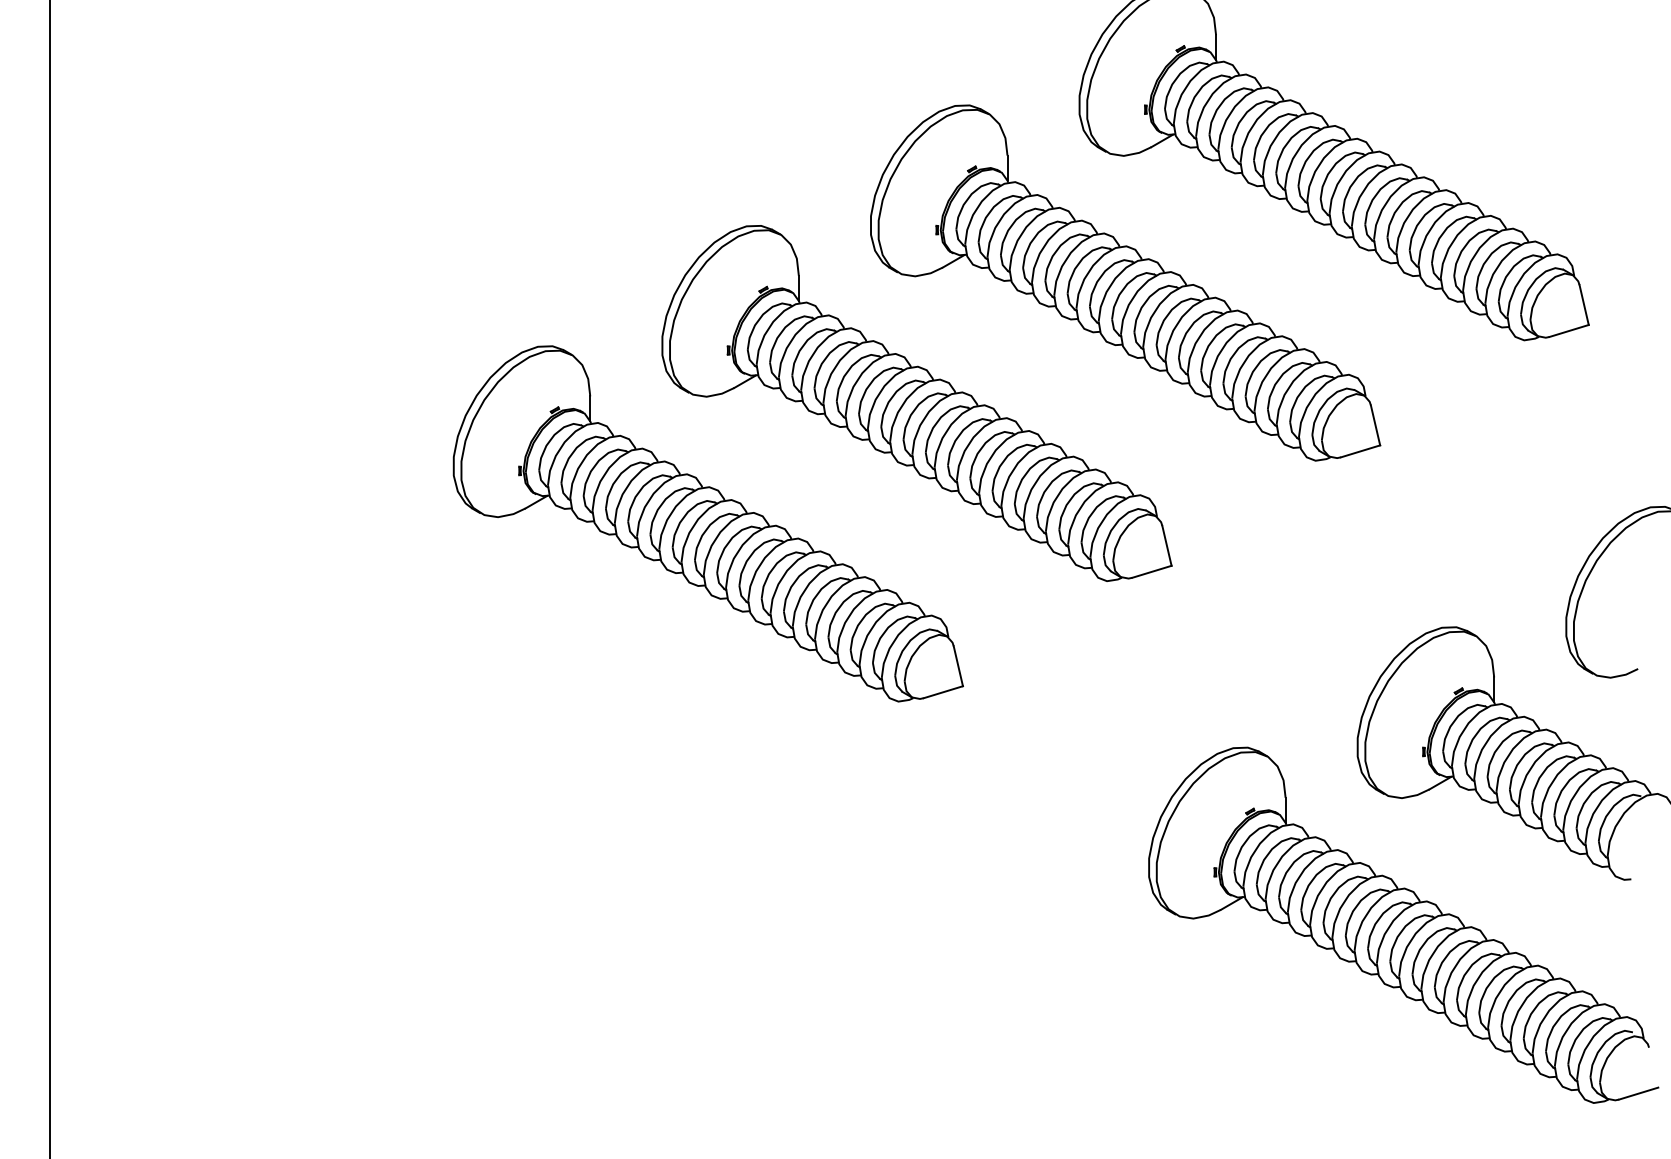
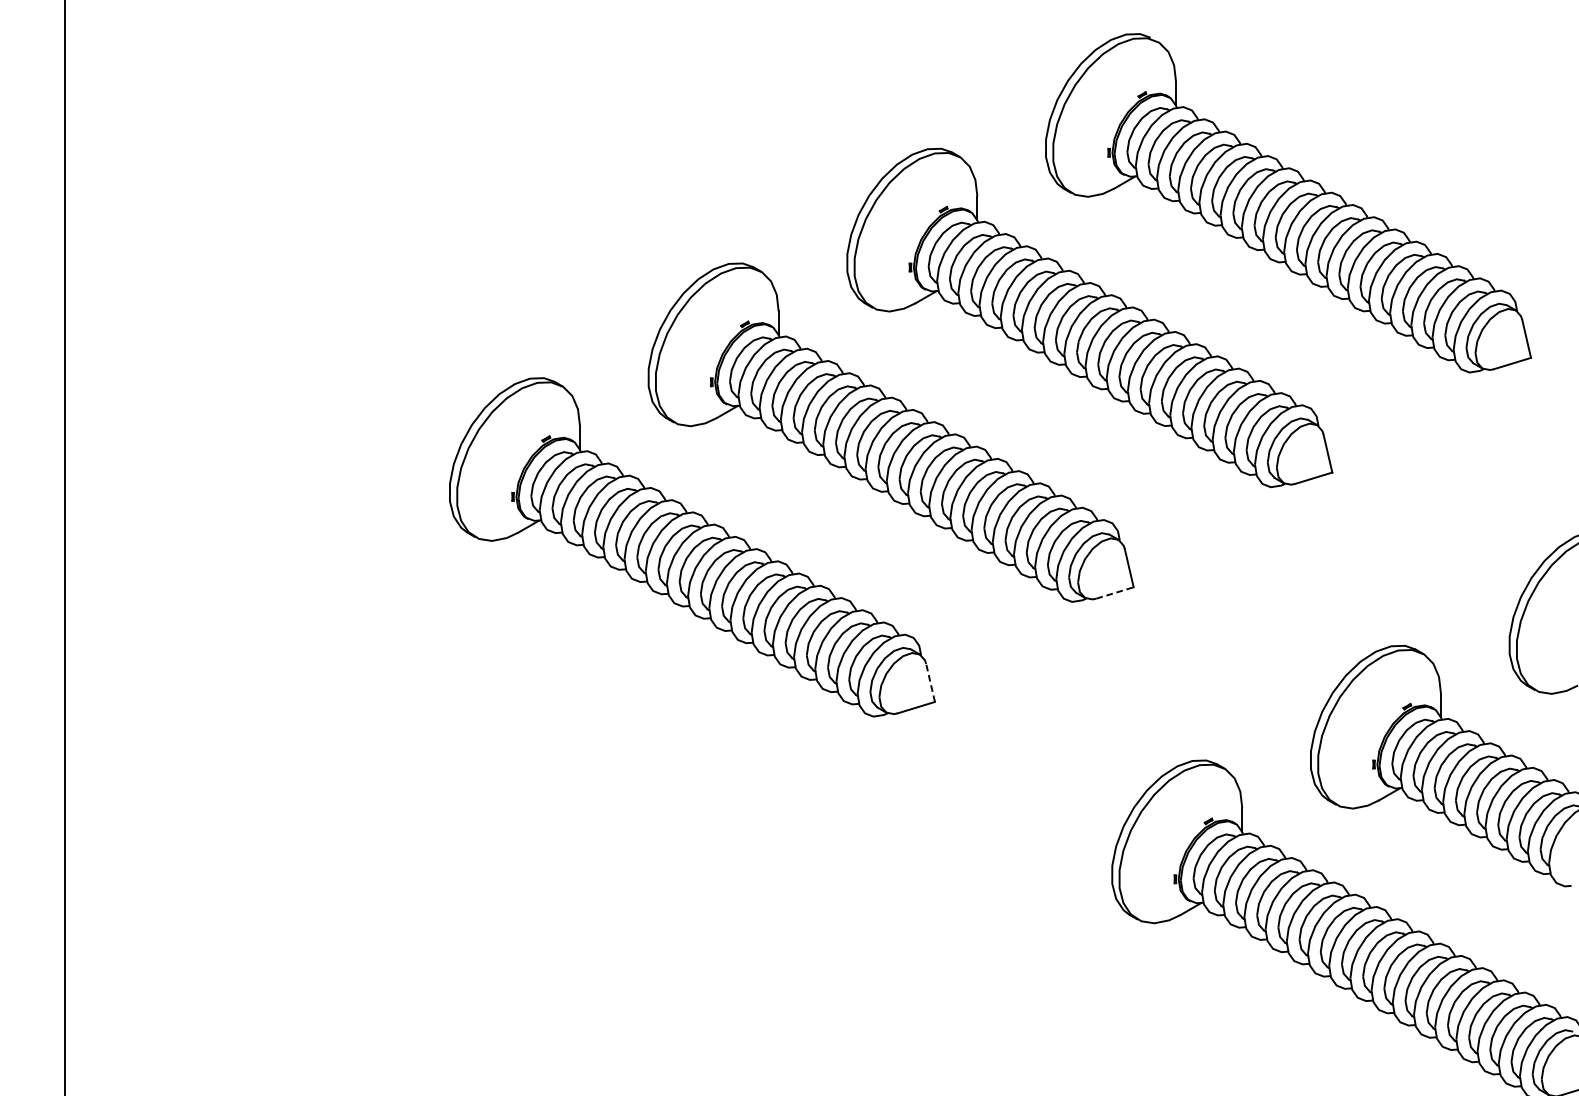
line: (1152, 571) -> (1115, 592), solid -> dashed
line: (958, 665) -> (930, 682), solid -> dashed

